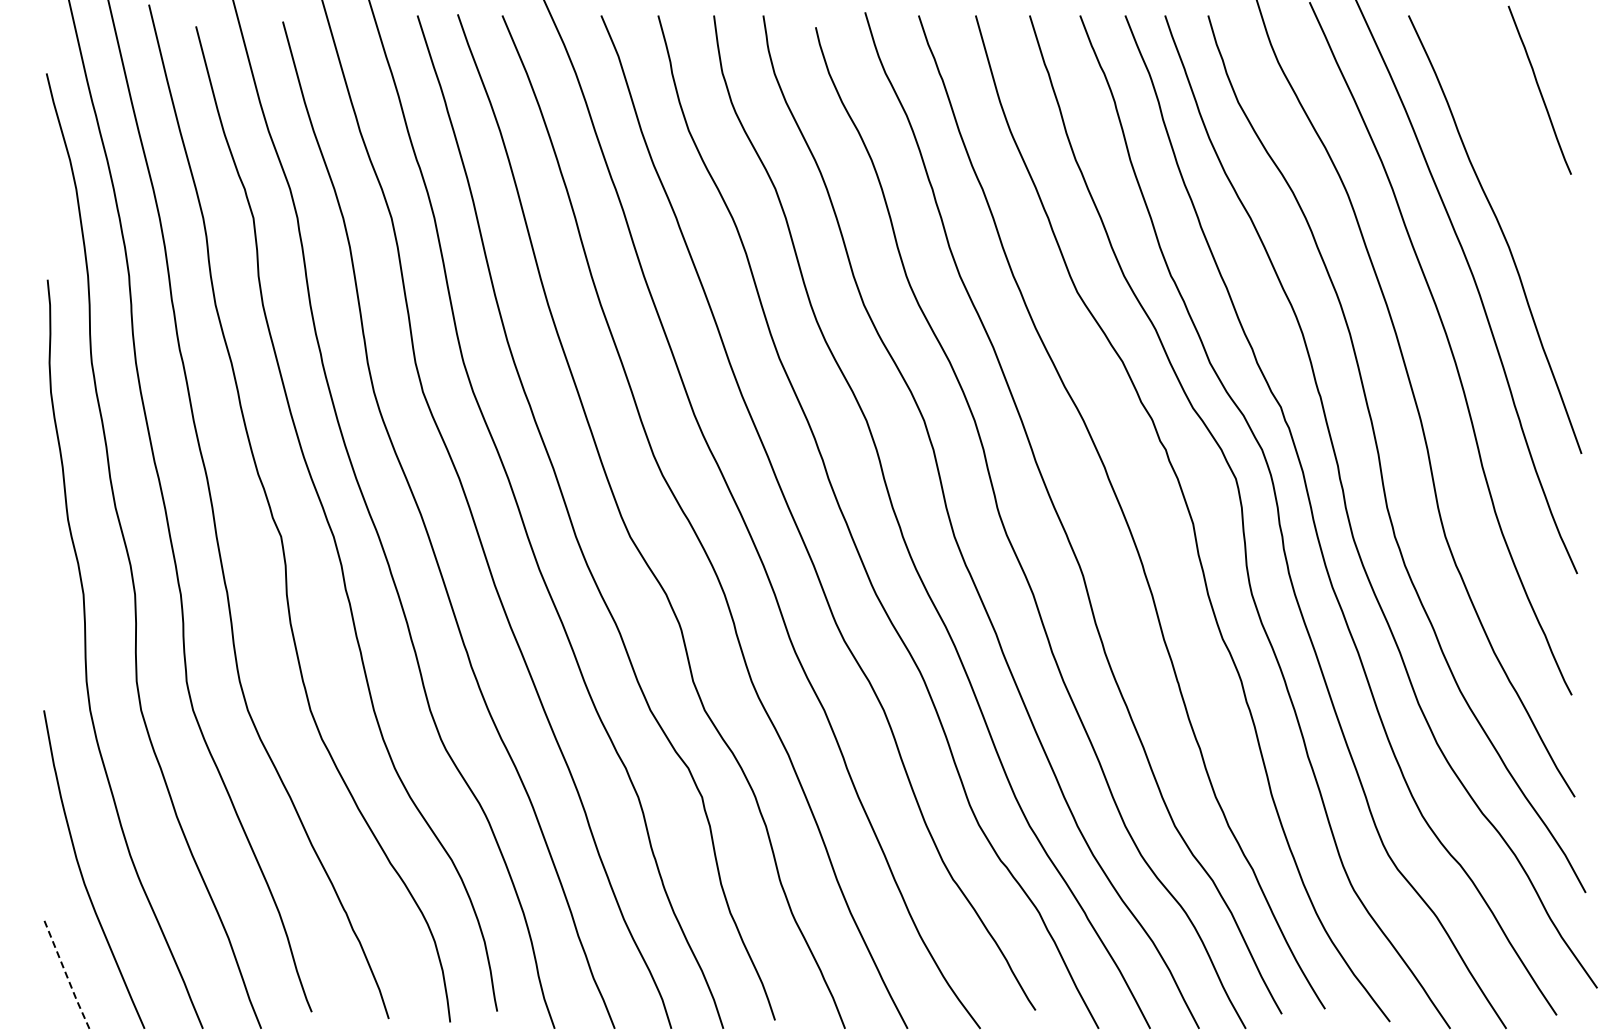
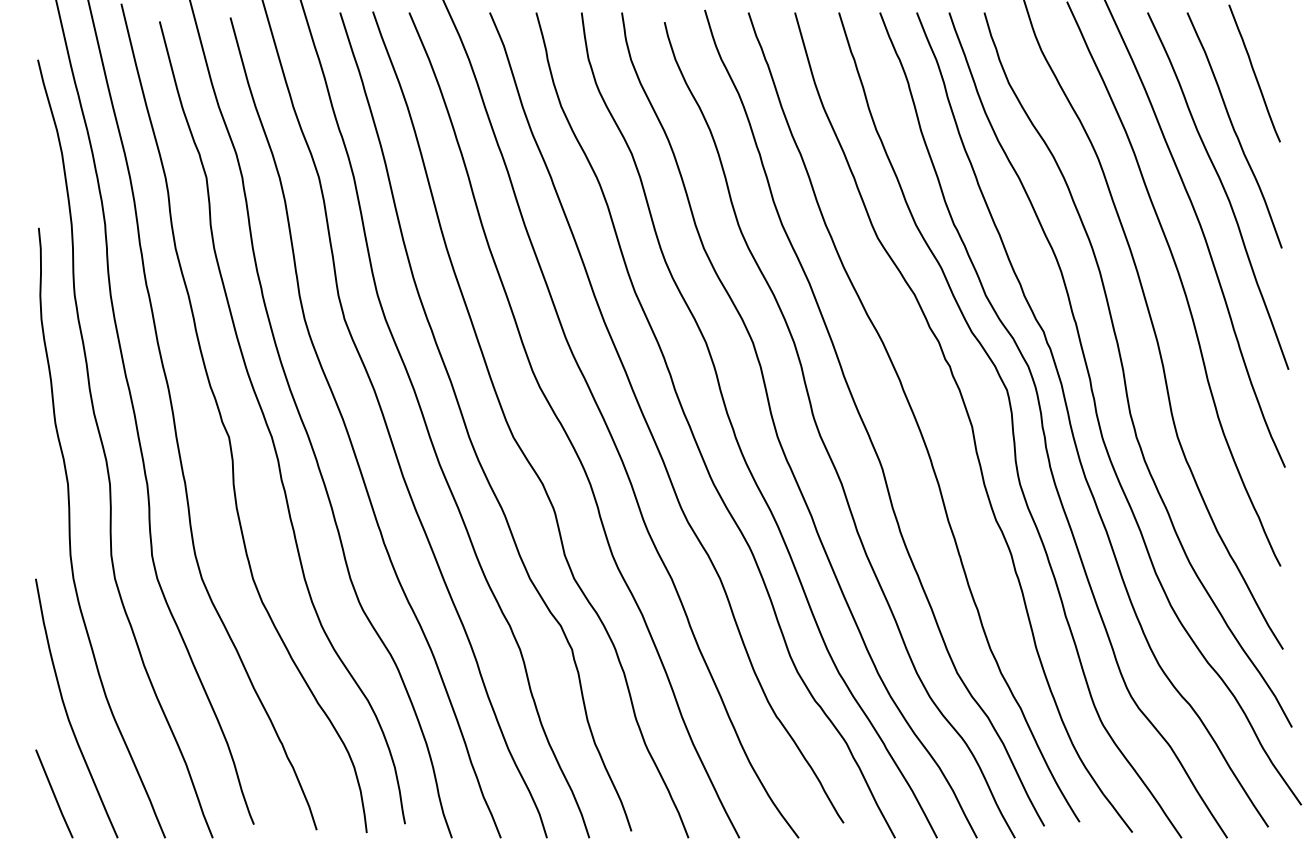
curve: (1515, 160) -> (1234, 130), added
line: (66, 975) -> (54, 794), dashed -> solid

